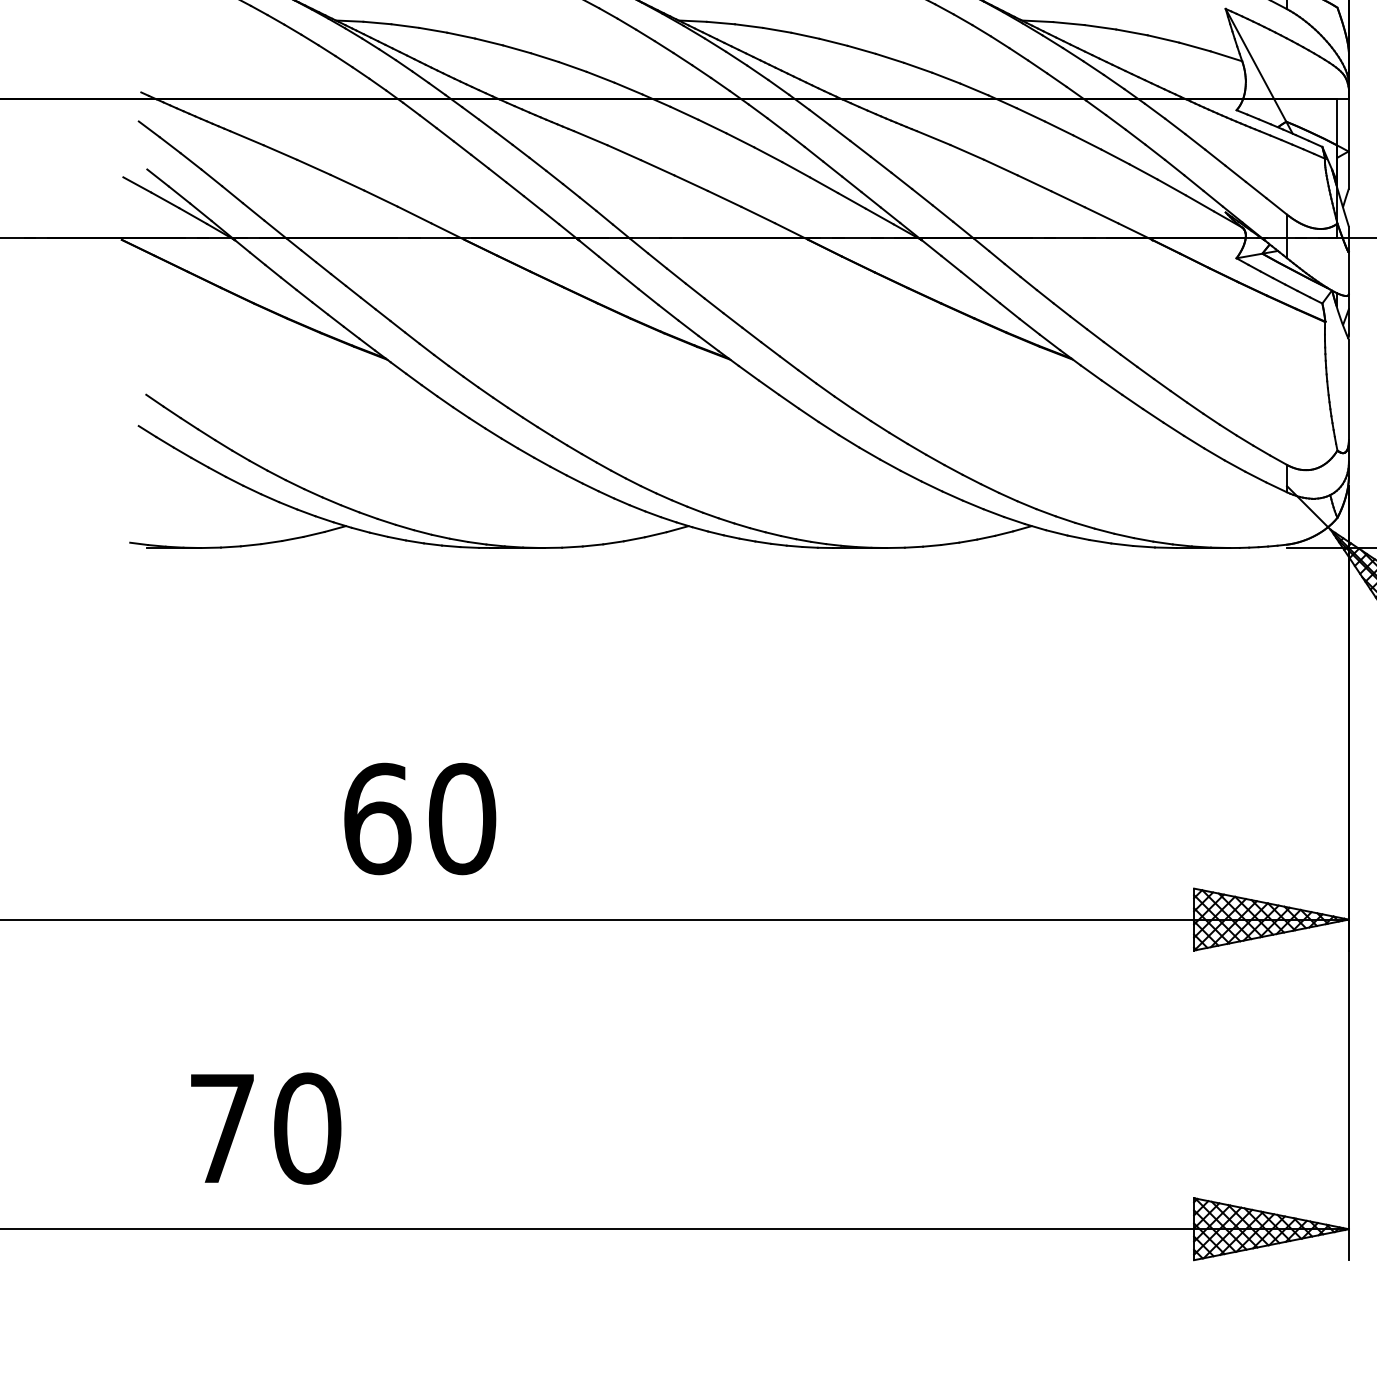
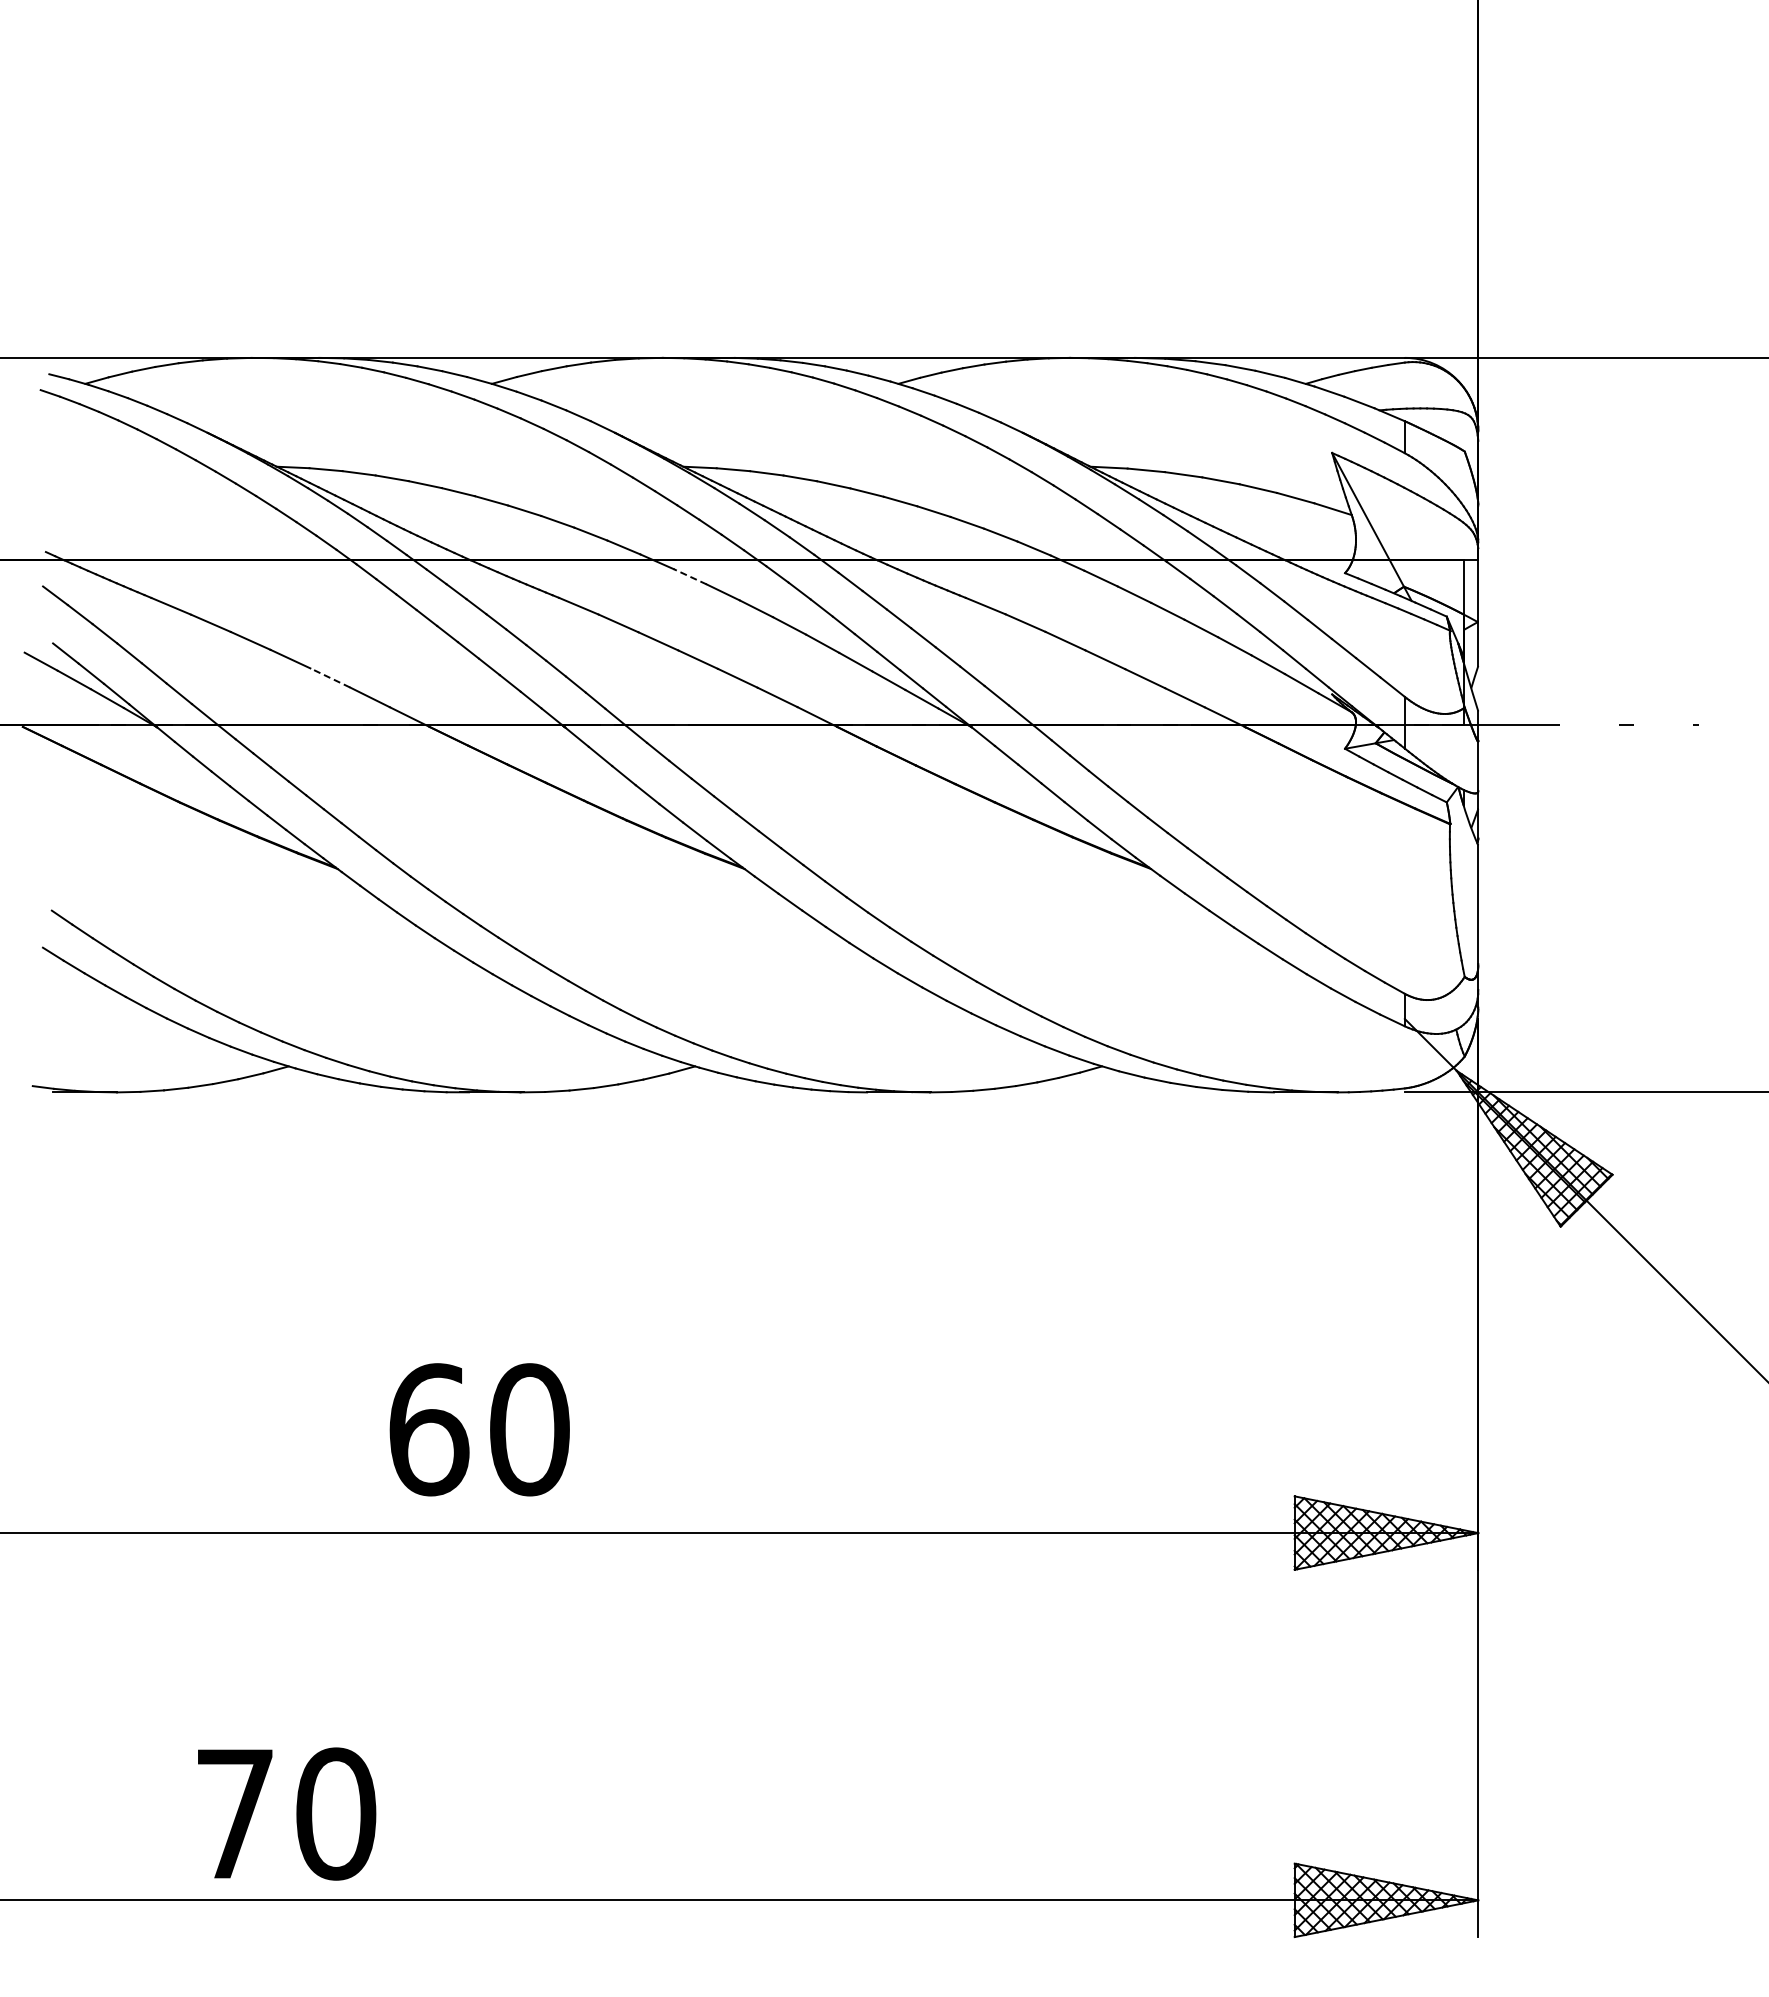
line: (683, 113) -> (689, 576), solid -> dashed
line: (380, 198) -> (329, 677), solid -> dashed
text: (419, 818) -> (479, 1429), moved
text: (266, 1128) -> (287, 1813), moved

